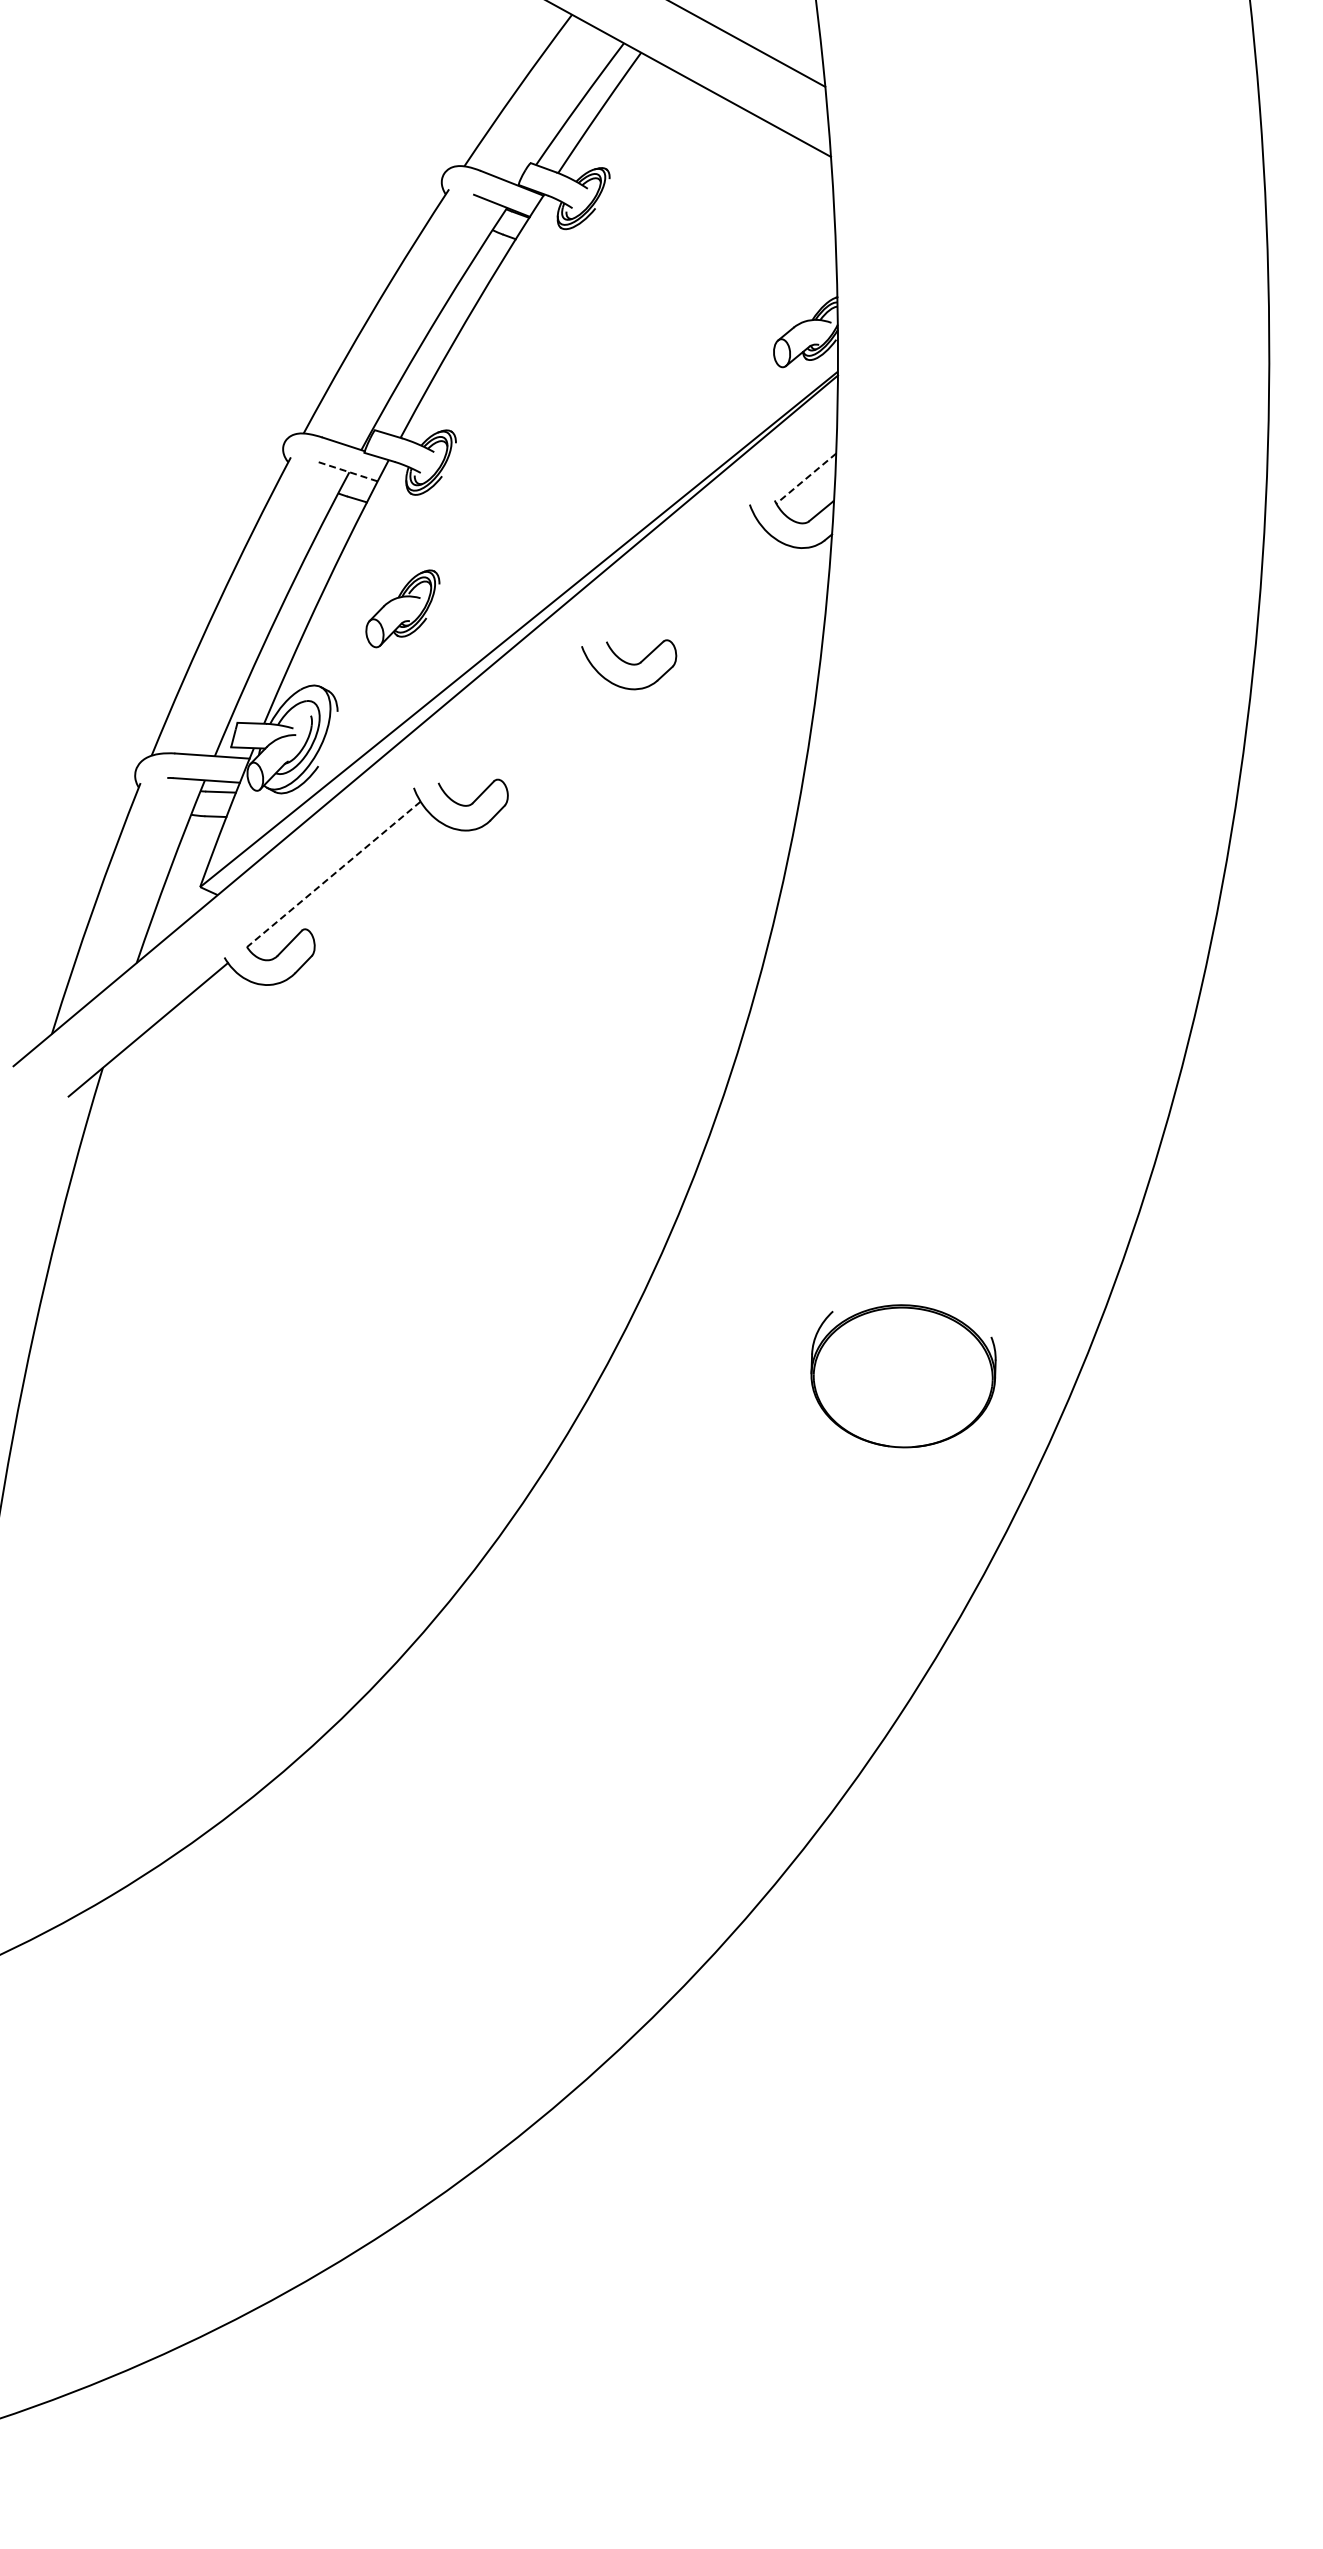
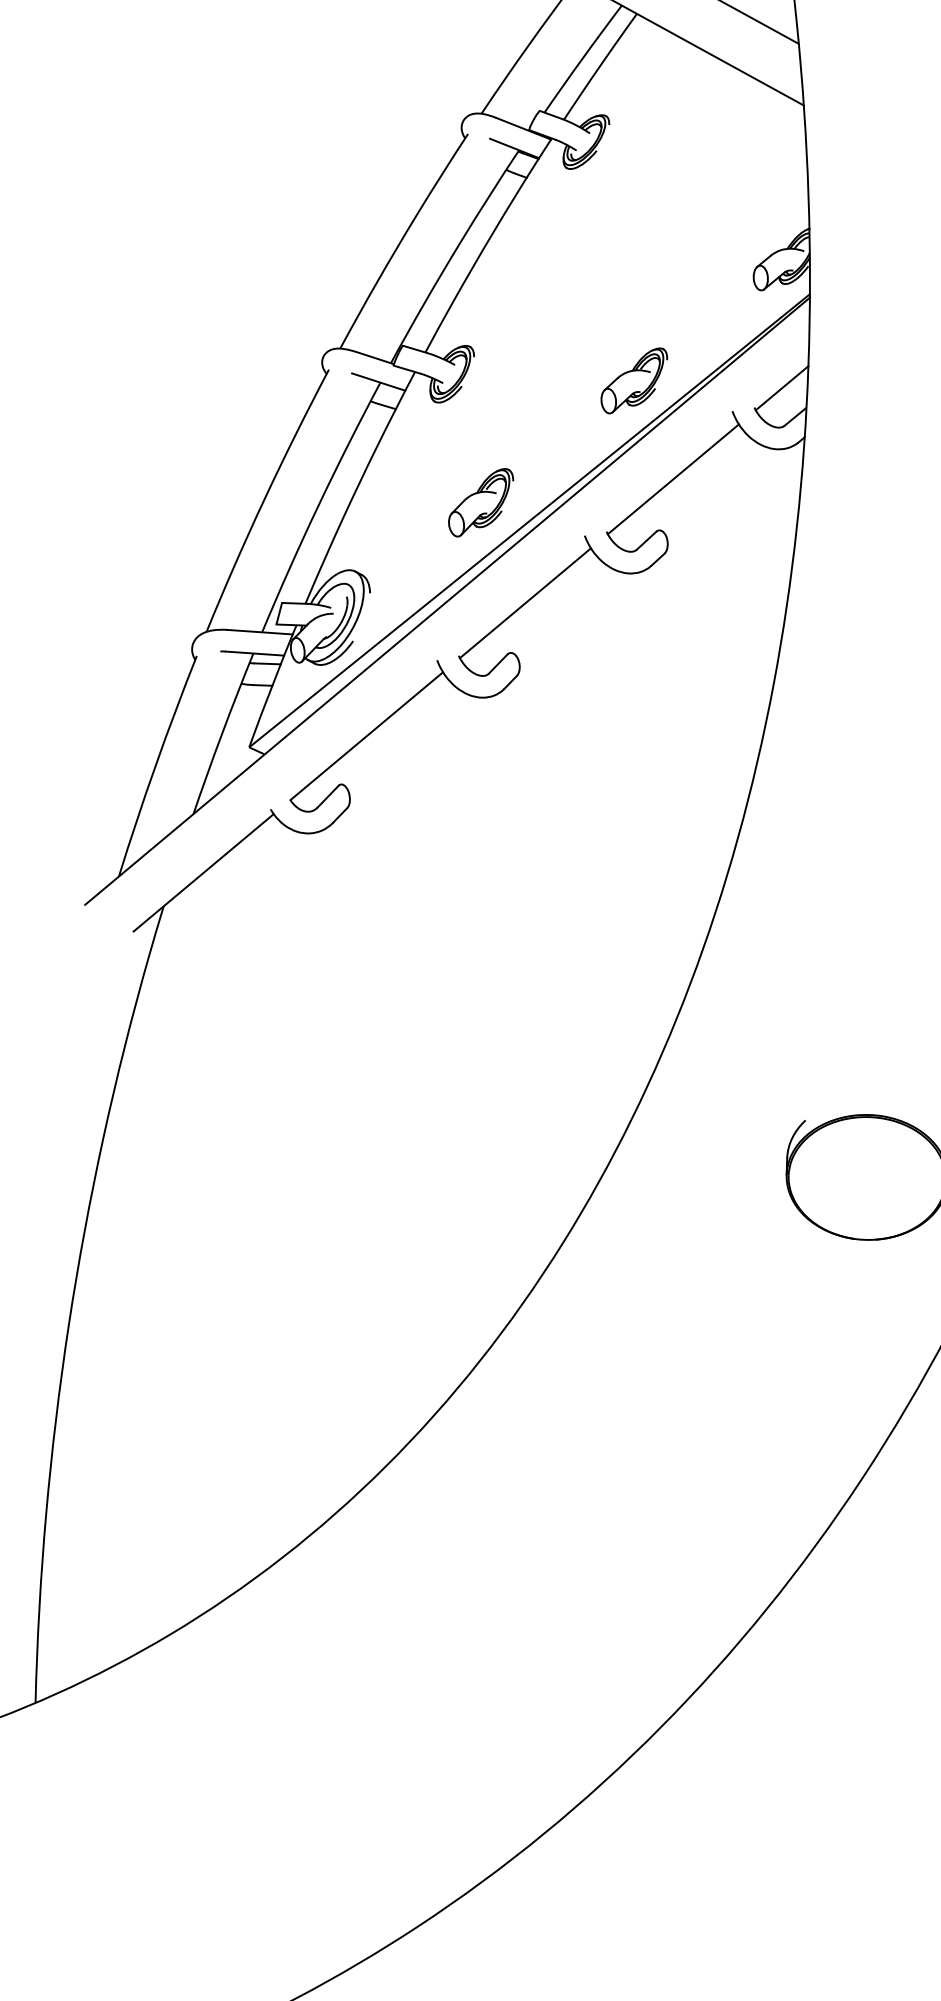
part: (638, 470) -> (634, 381), added
line: (347, 471) -> (378, 382), dashed -> solid
line: (805, 478) -> (781, 388), dashed -> solid
line: (682, 581) -> (673, 478), added
part: (402, 608) -> (480, 502), moved
line: (513, 722) -> (524, 602), added
line: (333, 874) -> (366, 736), dashed -> solid

